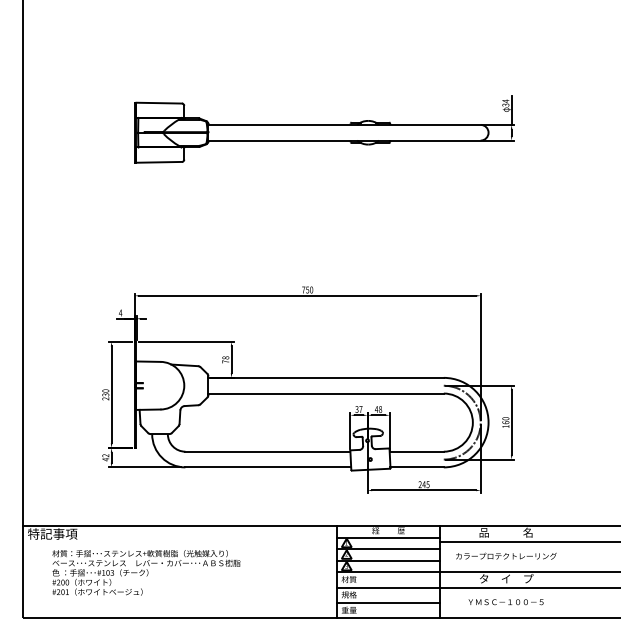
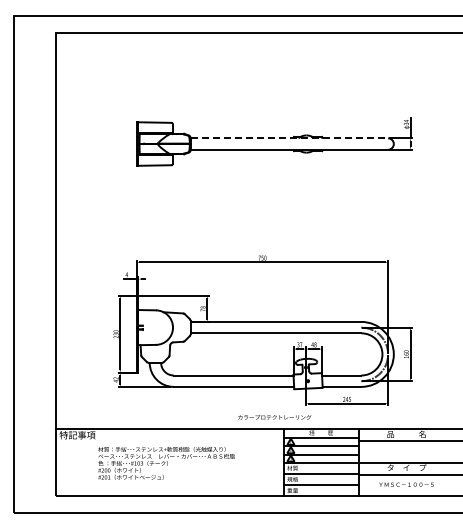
line: (344, 125) -> (289, 138), solid -> dashed
text: (506, 556) -> (274, 417), moved
text: (146, 572) -> (166, 463), moved

